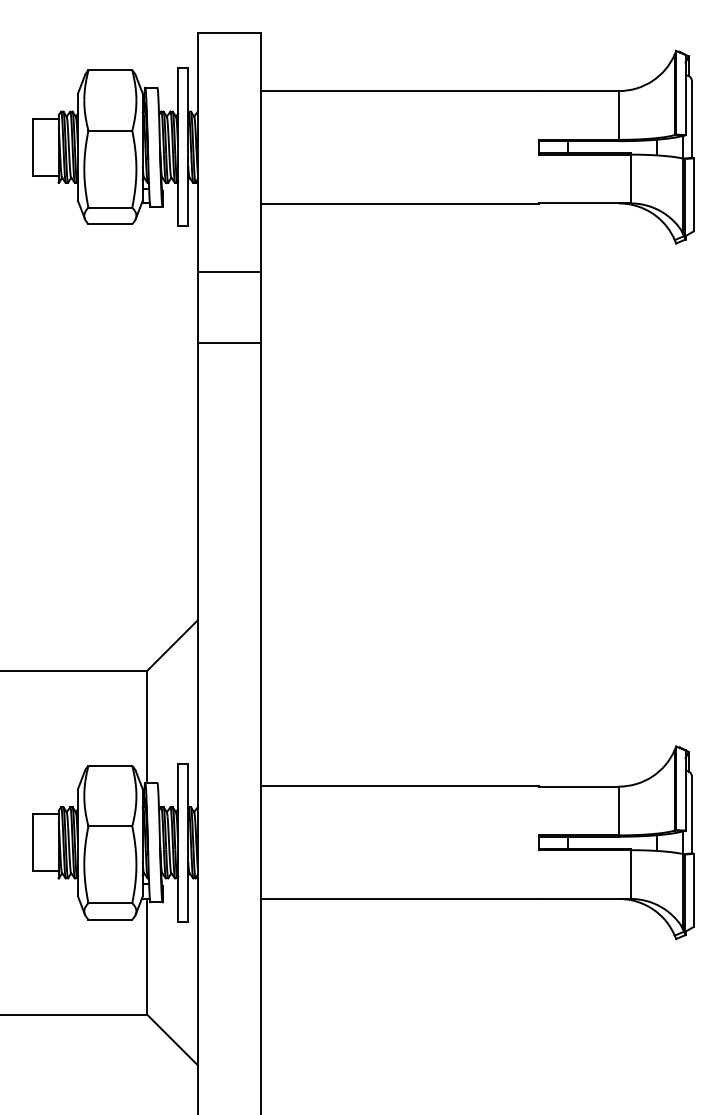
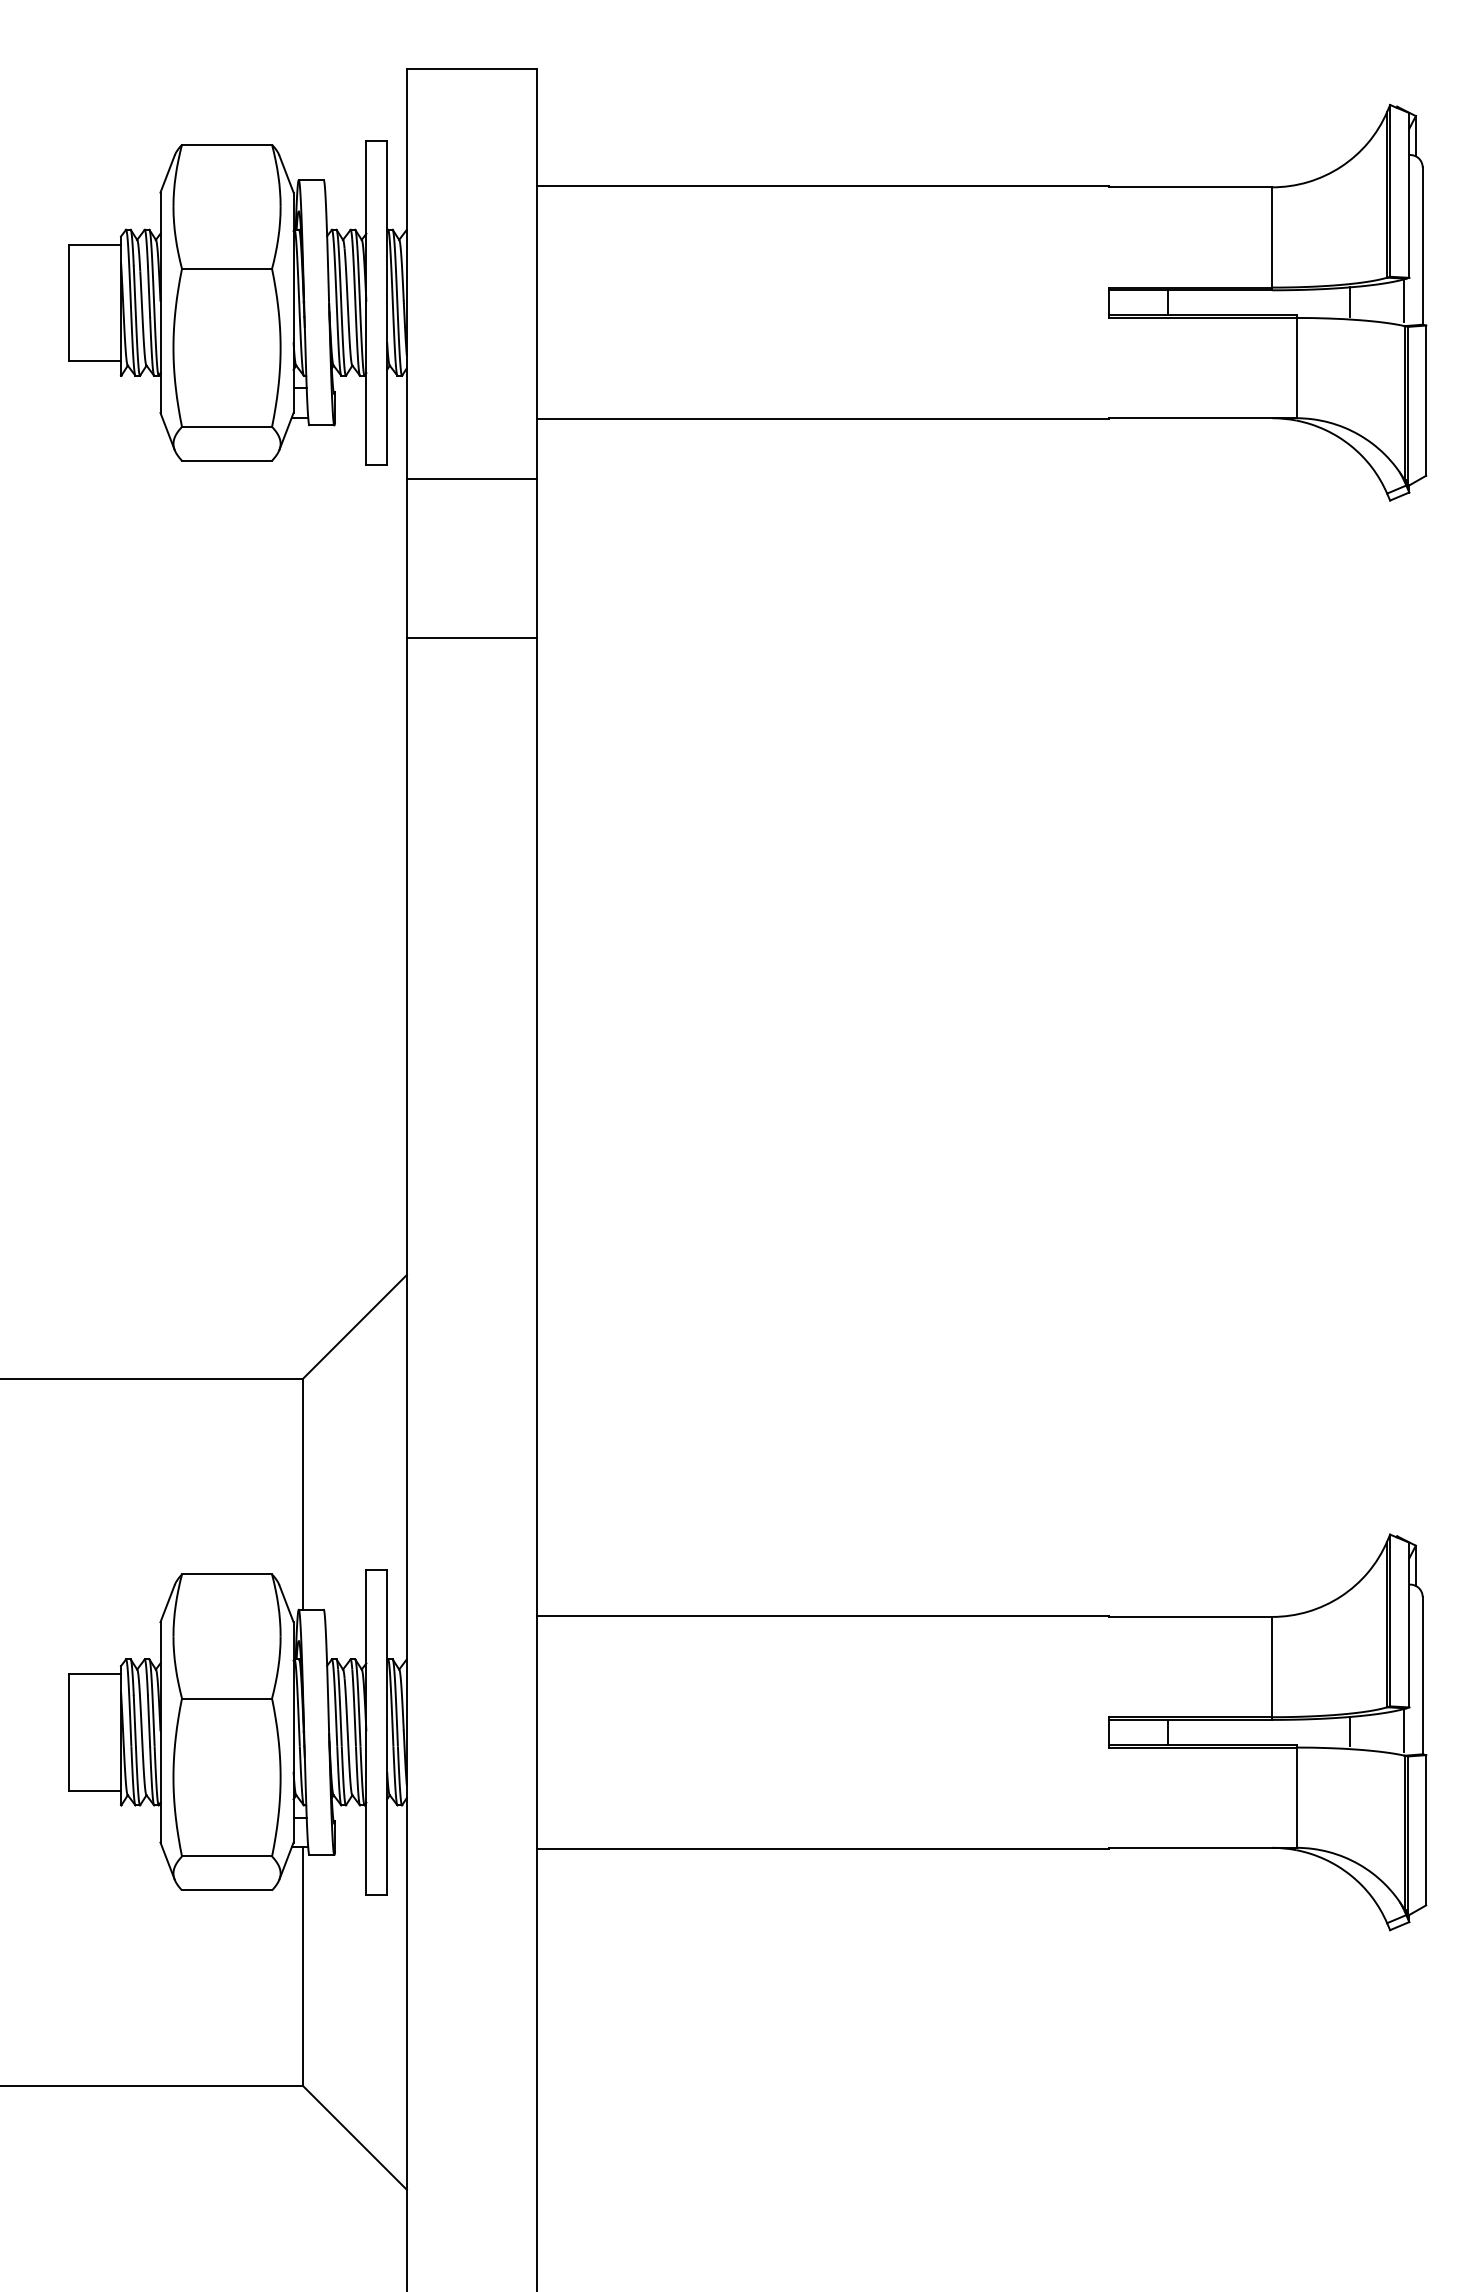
line: (229, 272) -> (471, 480), moved
line: (229, 343) -> (471, 638), moved

